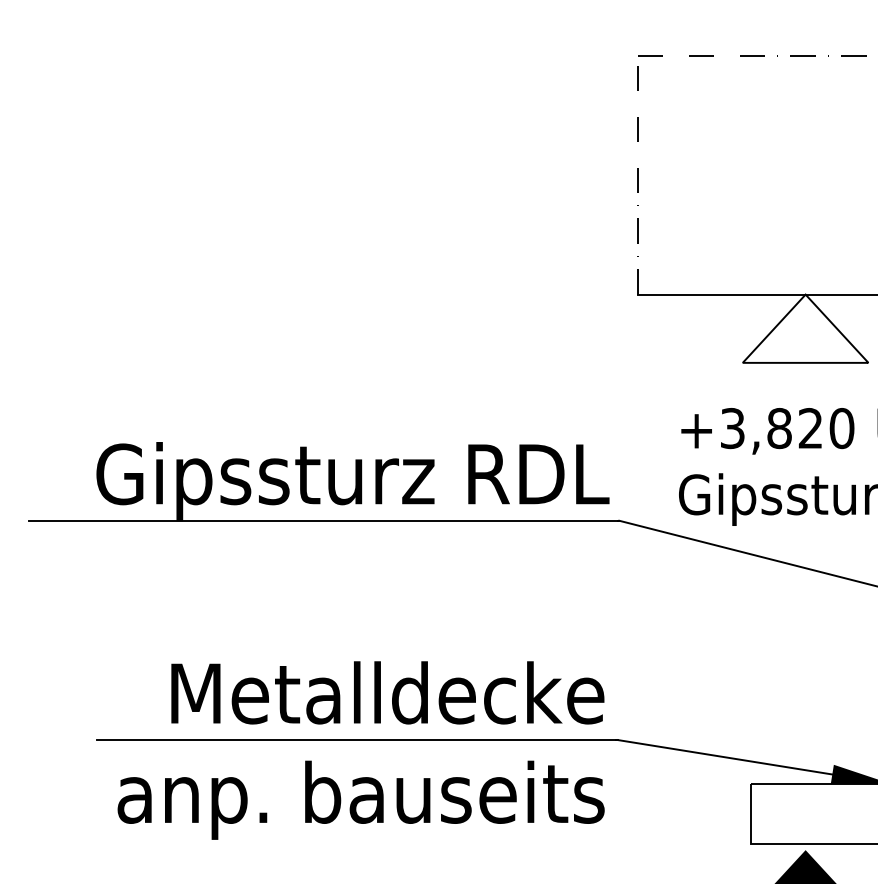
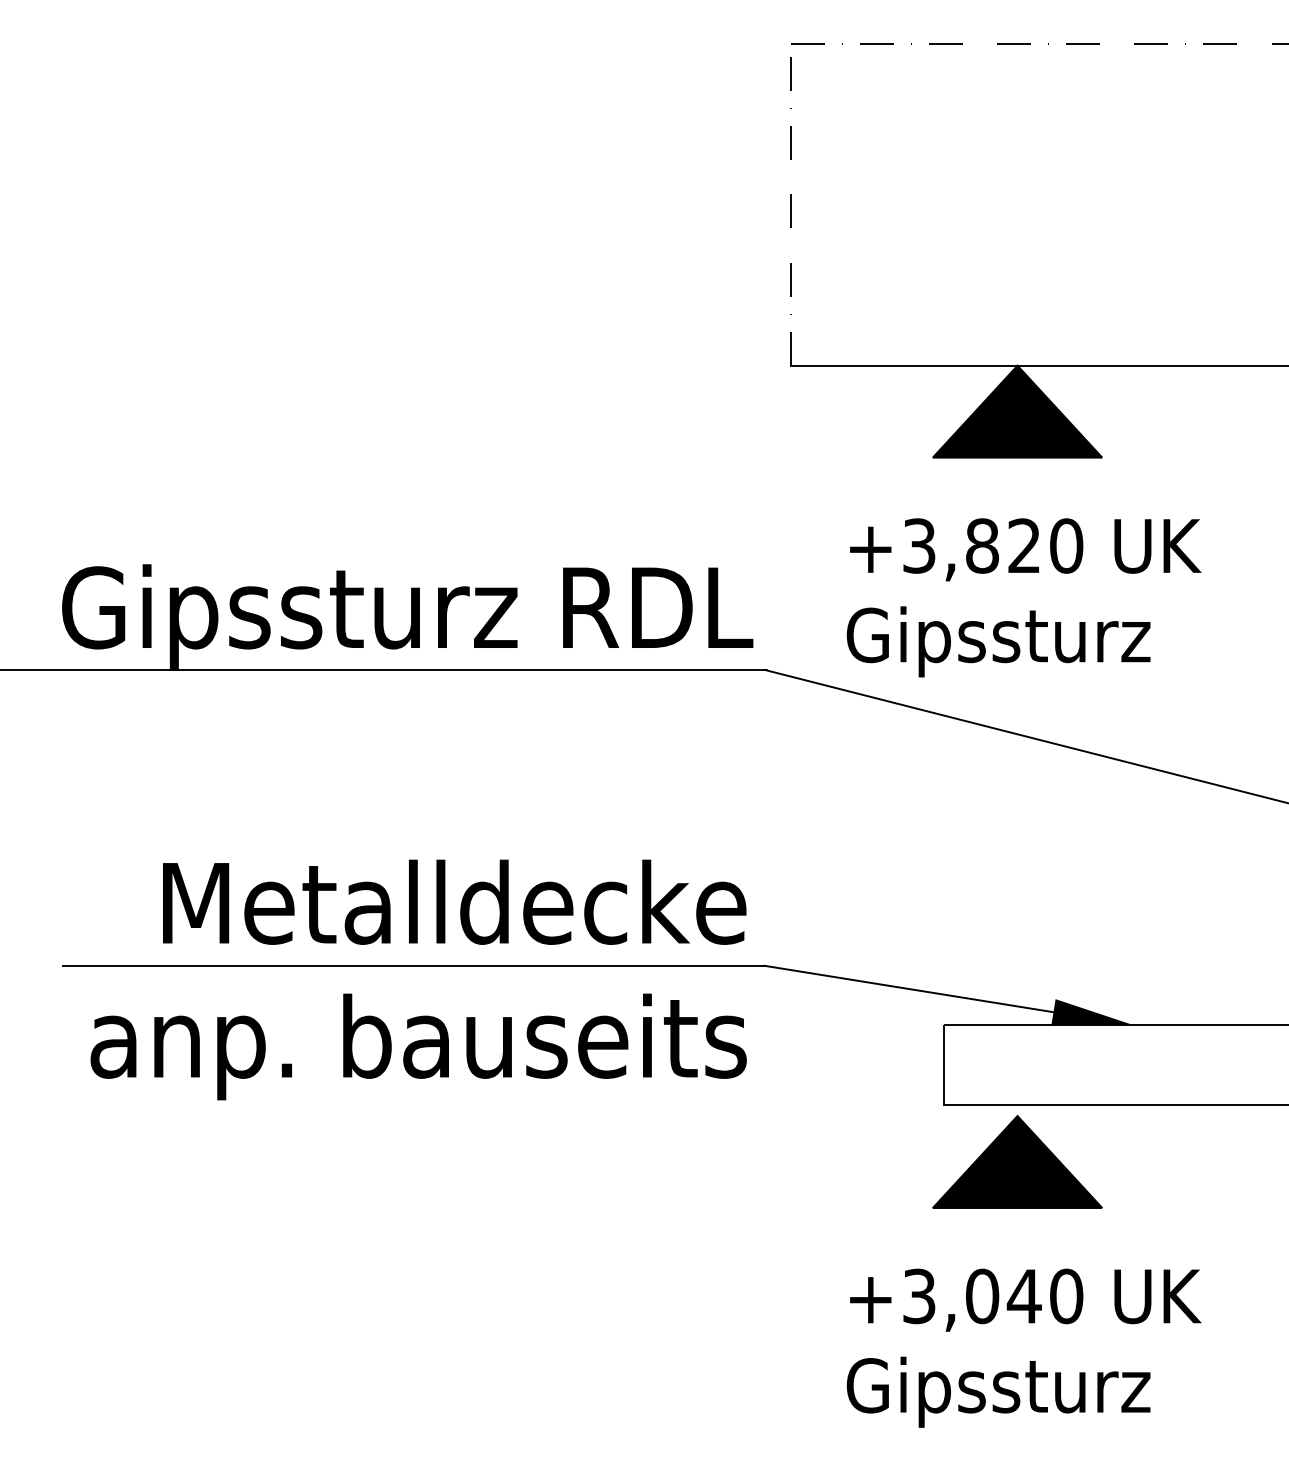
fill: (805, 328) -> (1017, 411), added

